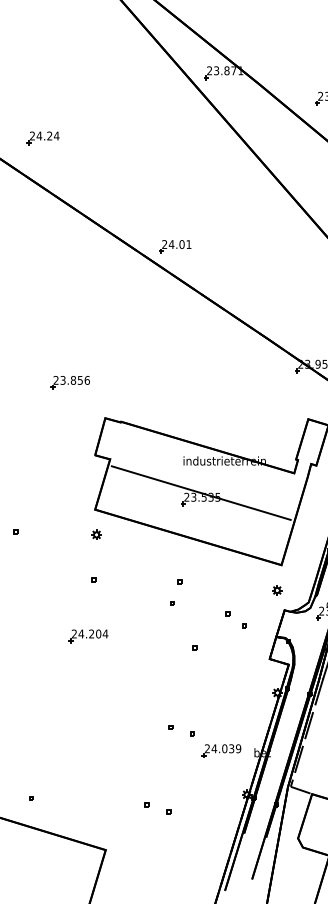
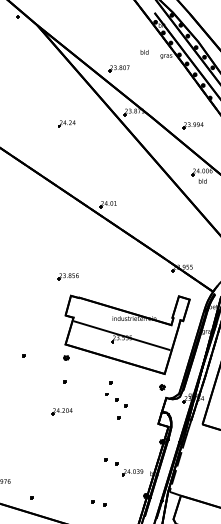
part: (42, 137) -> (66, 123), moved
part: (68, 381) -> (67, 276), moved
part: (236, 618) -> (121, 402), moved

